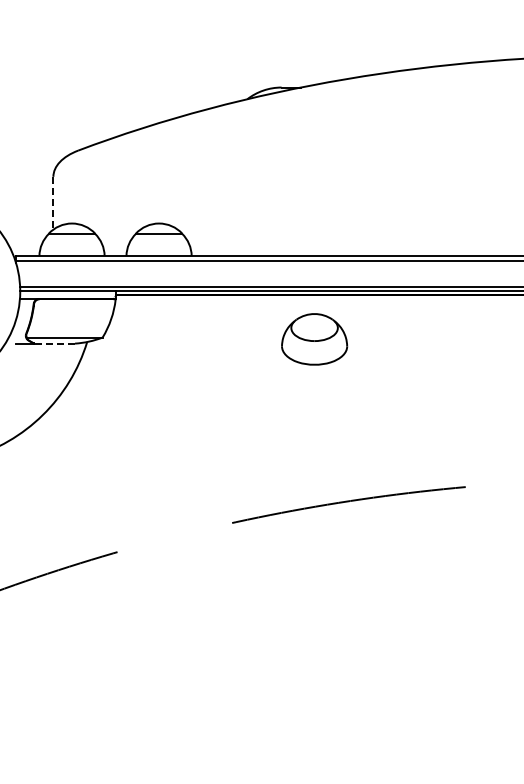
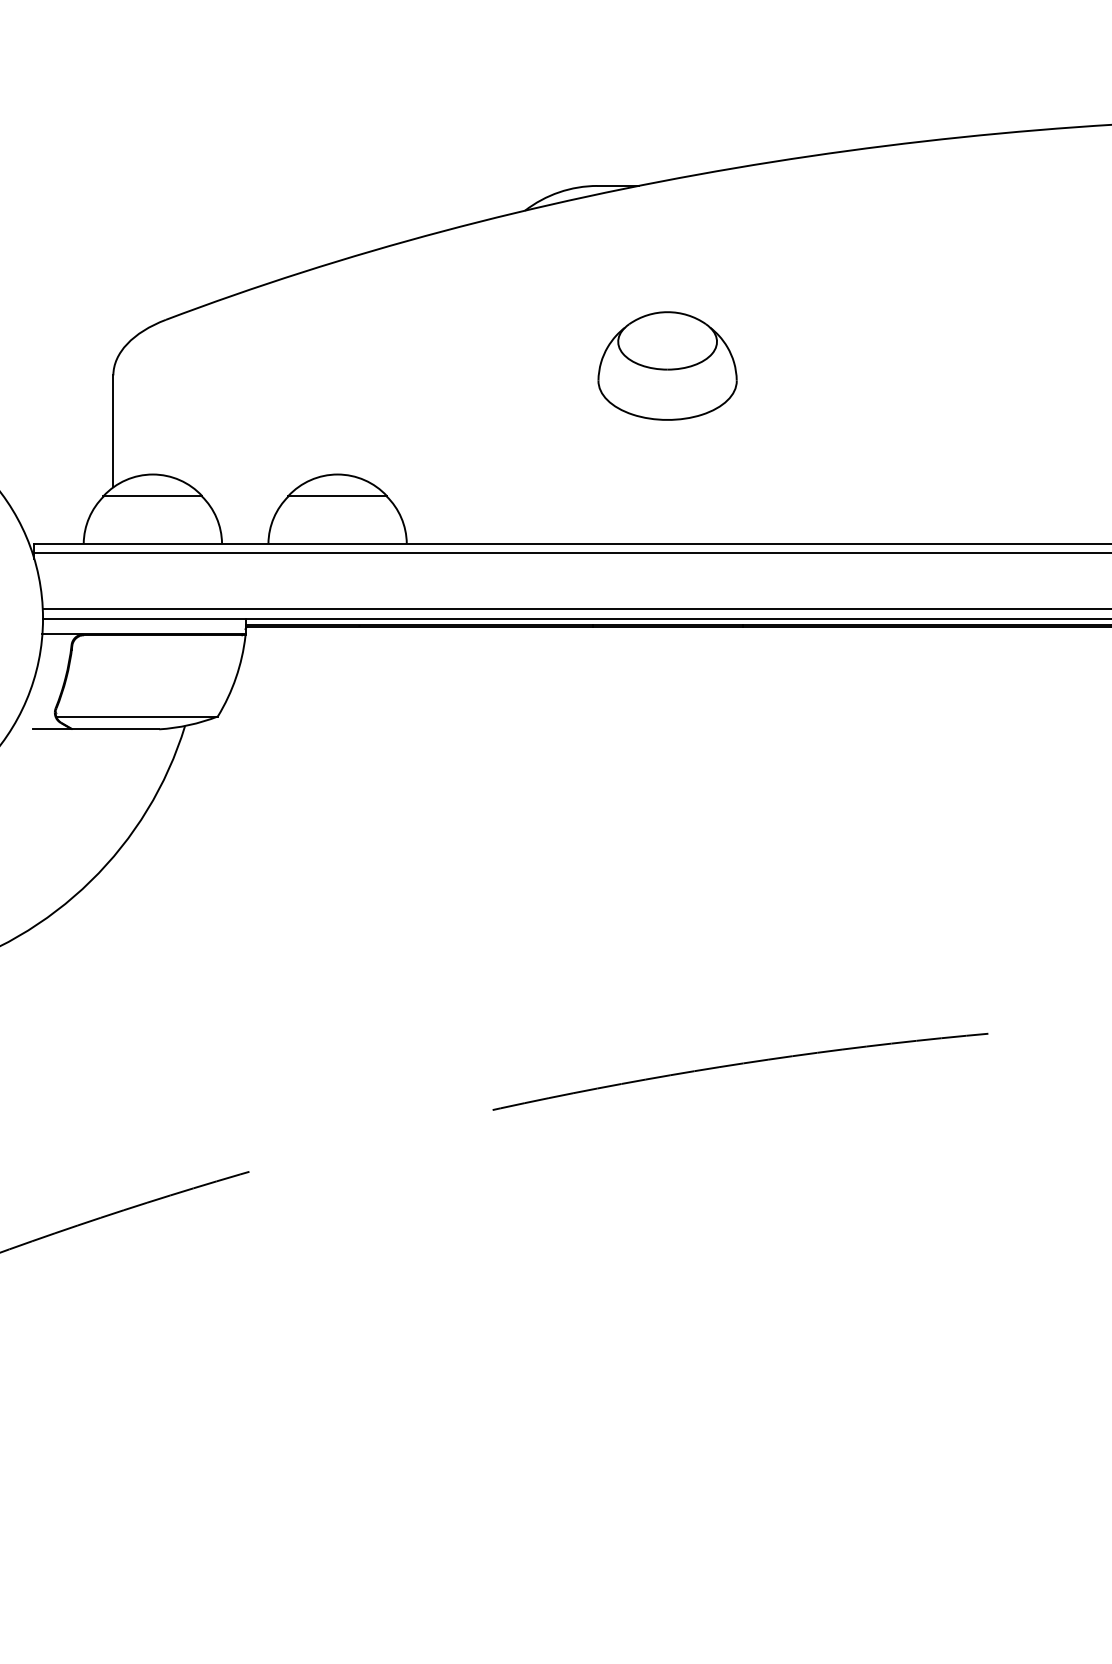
line: (53, 203) -> (113, 432), dashed -> solid
part: (314, 339) -> (667, 366), moved
line: (54, 343) -> (115, 729), dashed -> solid

